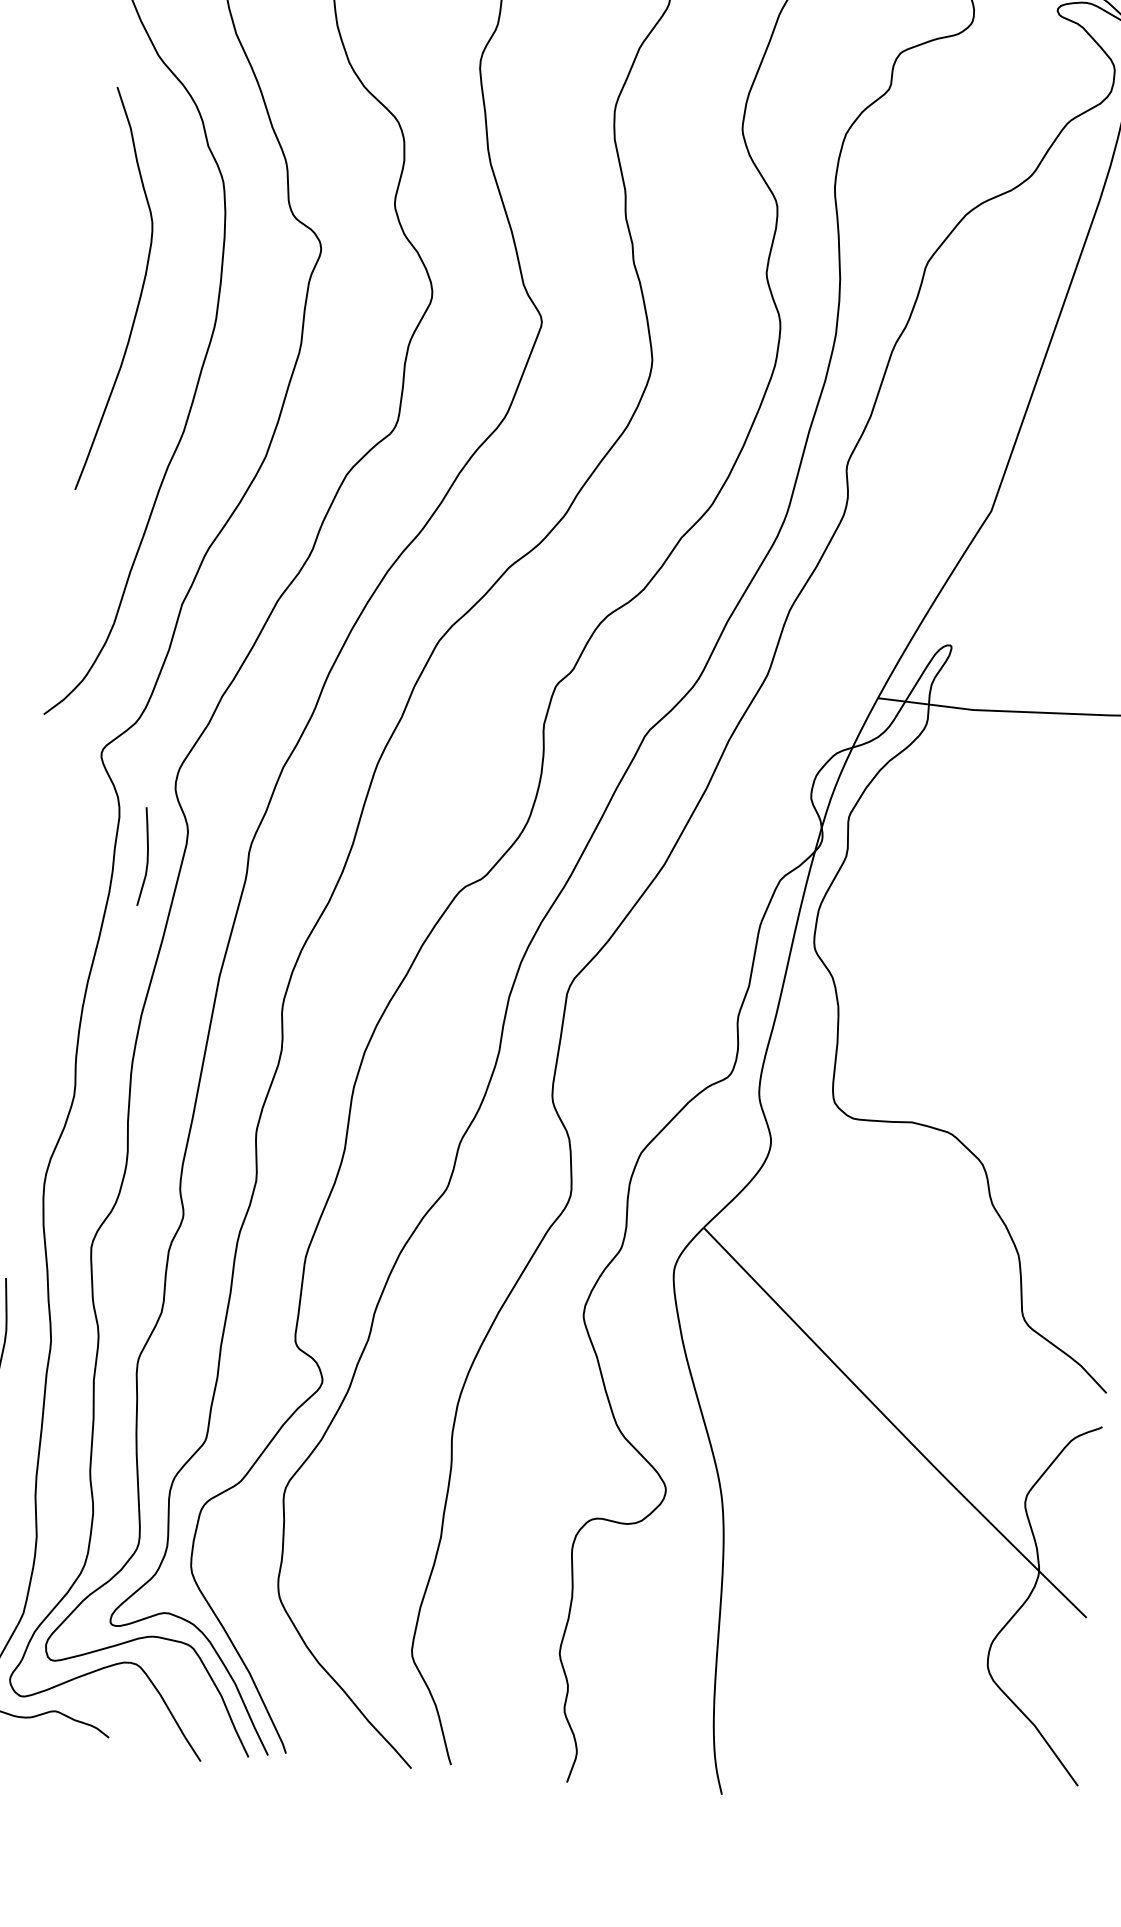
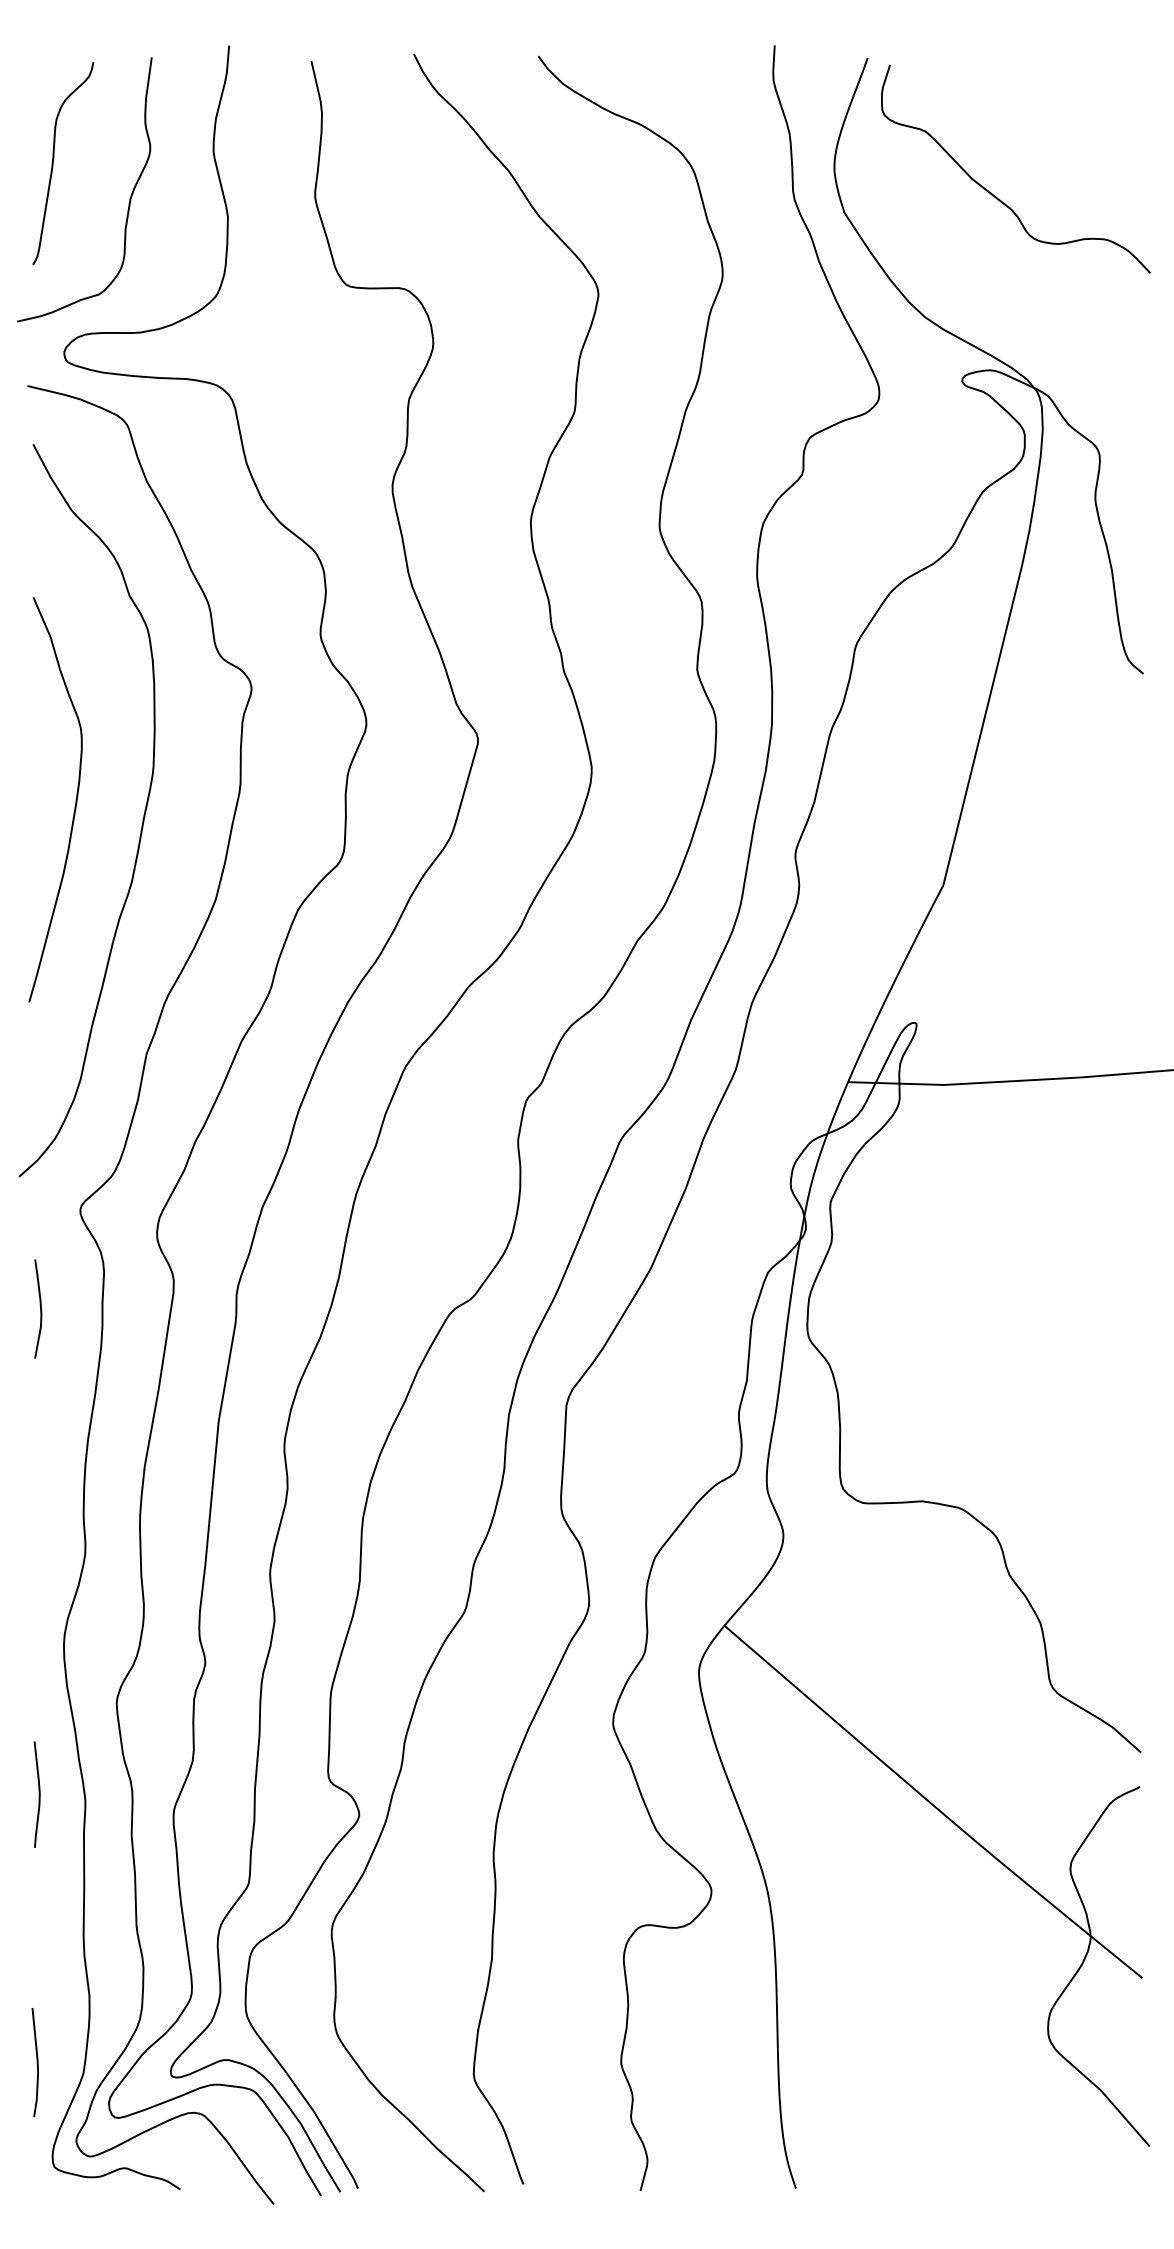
curve: (140, 292) -> (75, 799), moved
curve: (147, 856) -> (40, 1308), moved

